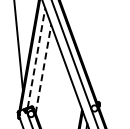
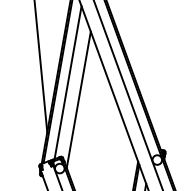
line: (36, 58) -> (68, 83), dashed -> solid
line: (43, 68) -> (78, 98), dashed -> solid

